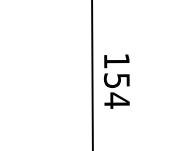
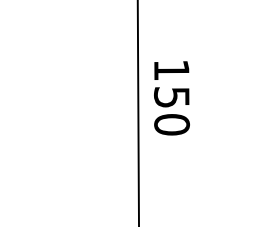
text: (116, 100) -> (171, 124), 154 -> 150

